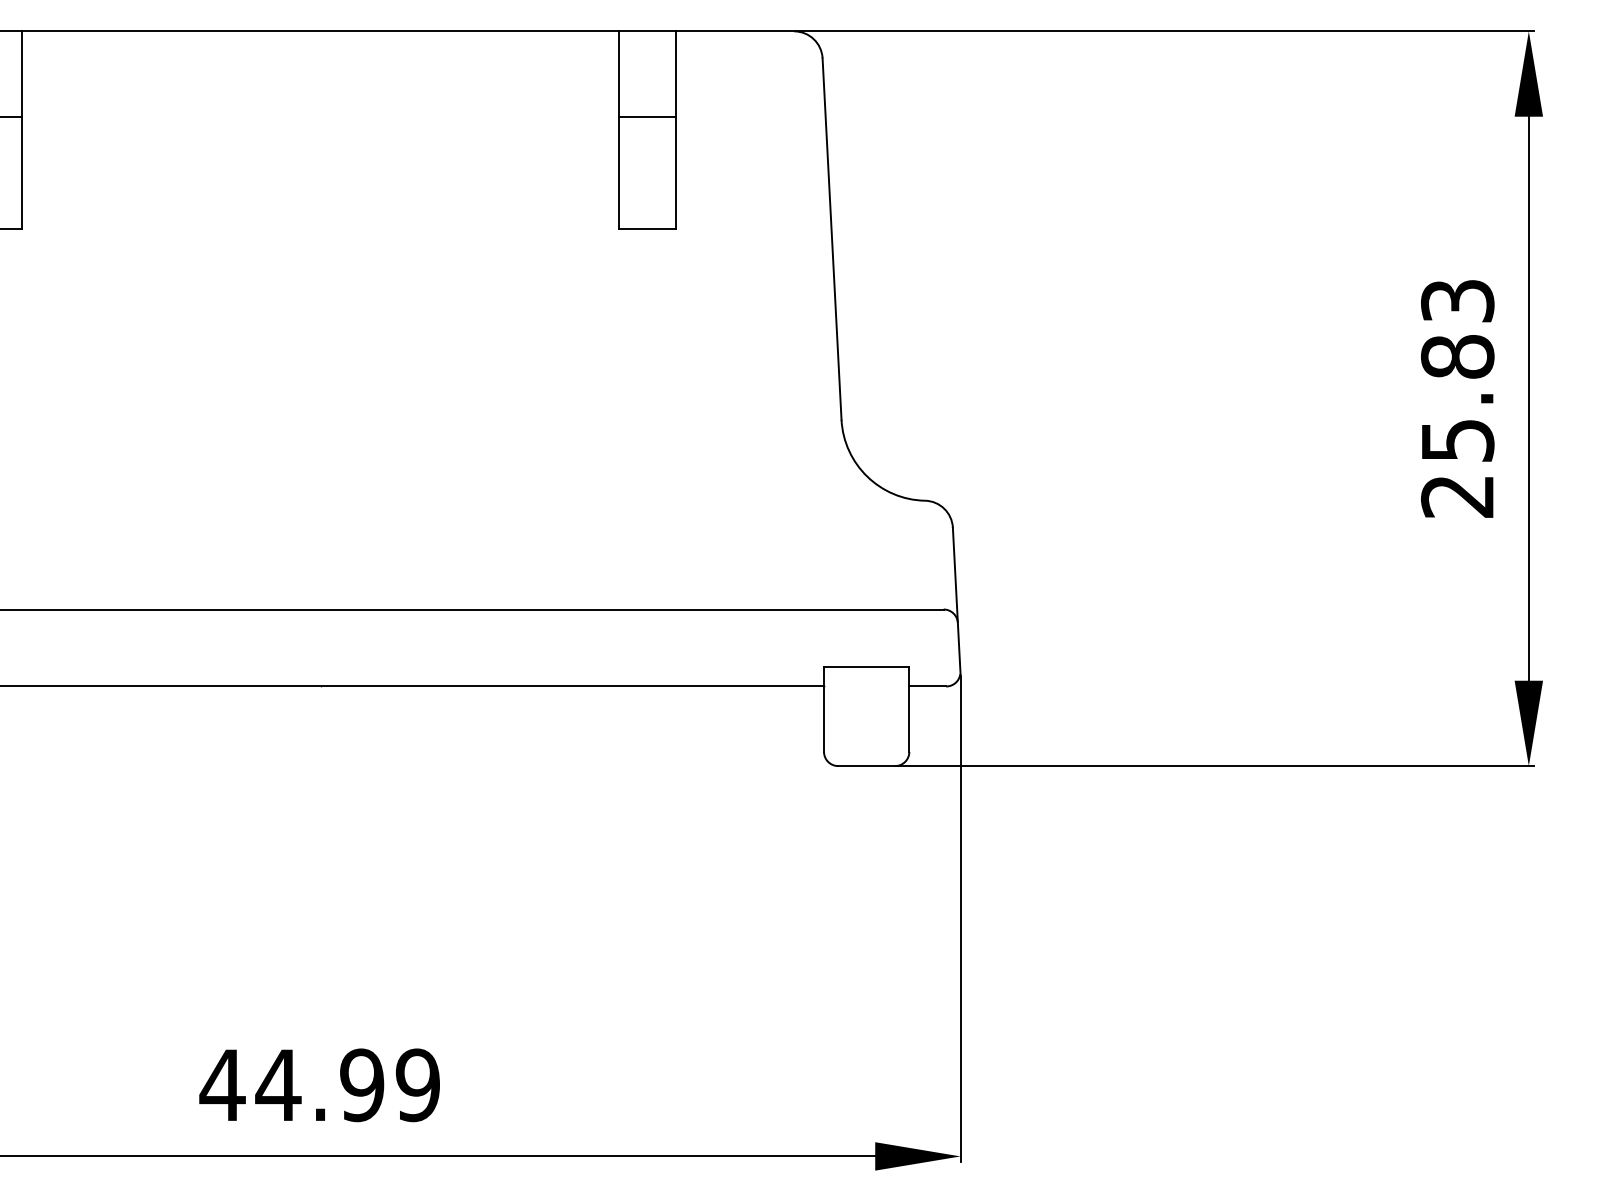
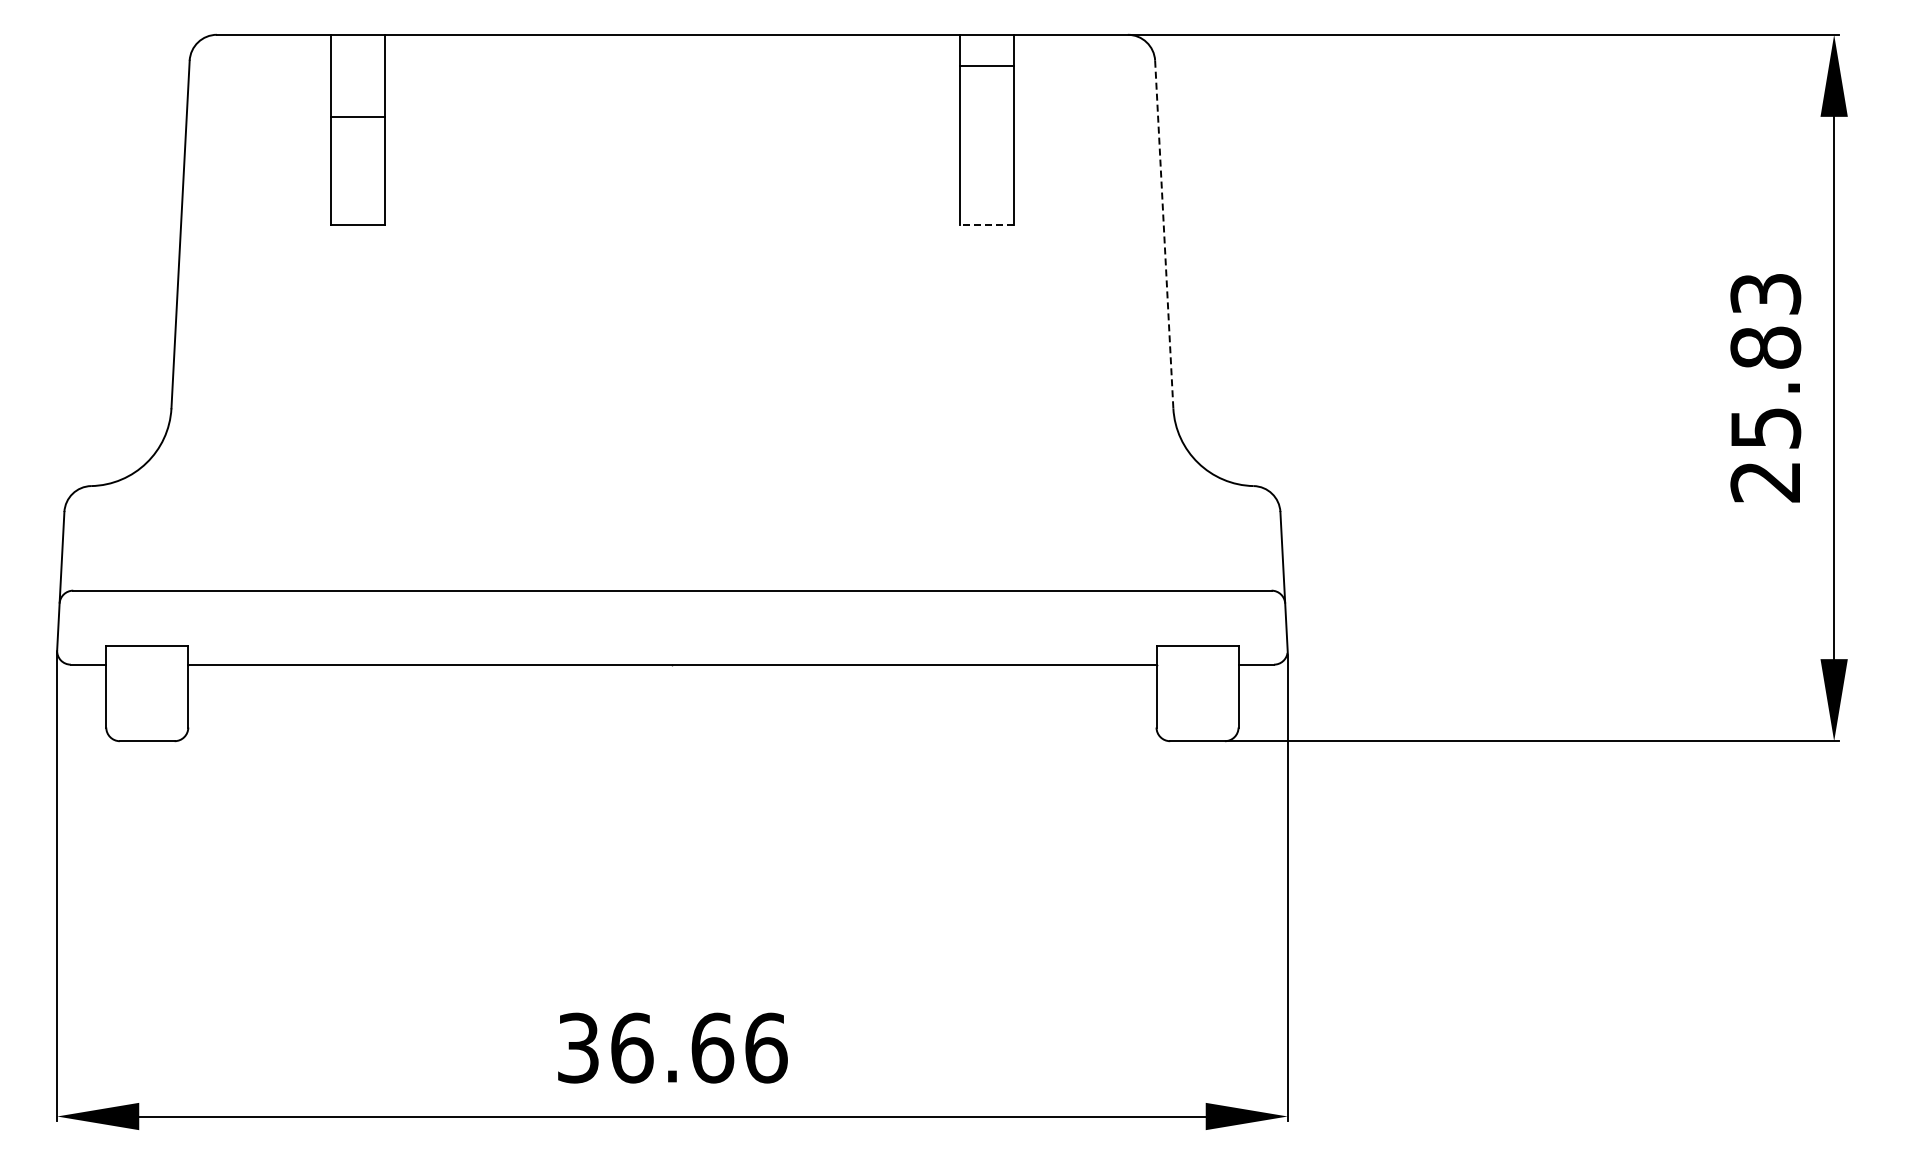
line: (647, 116) -> (986, 65), moved
line: (647, 229) -> (986, 225), solid -> dashed
line: (832, 240) -> (1164, 235), solid -> dashed
text: (319, 1084) -> (671, 1047), 44.99 -> 36.66

